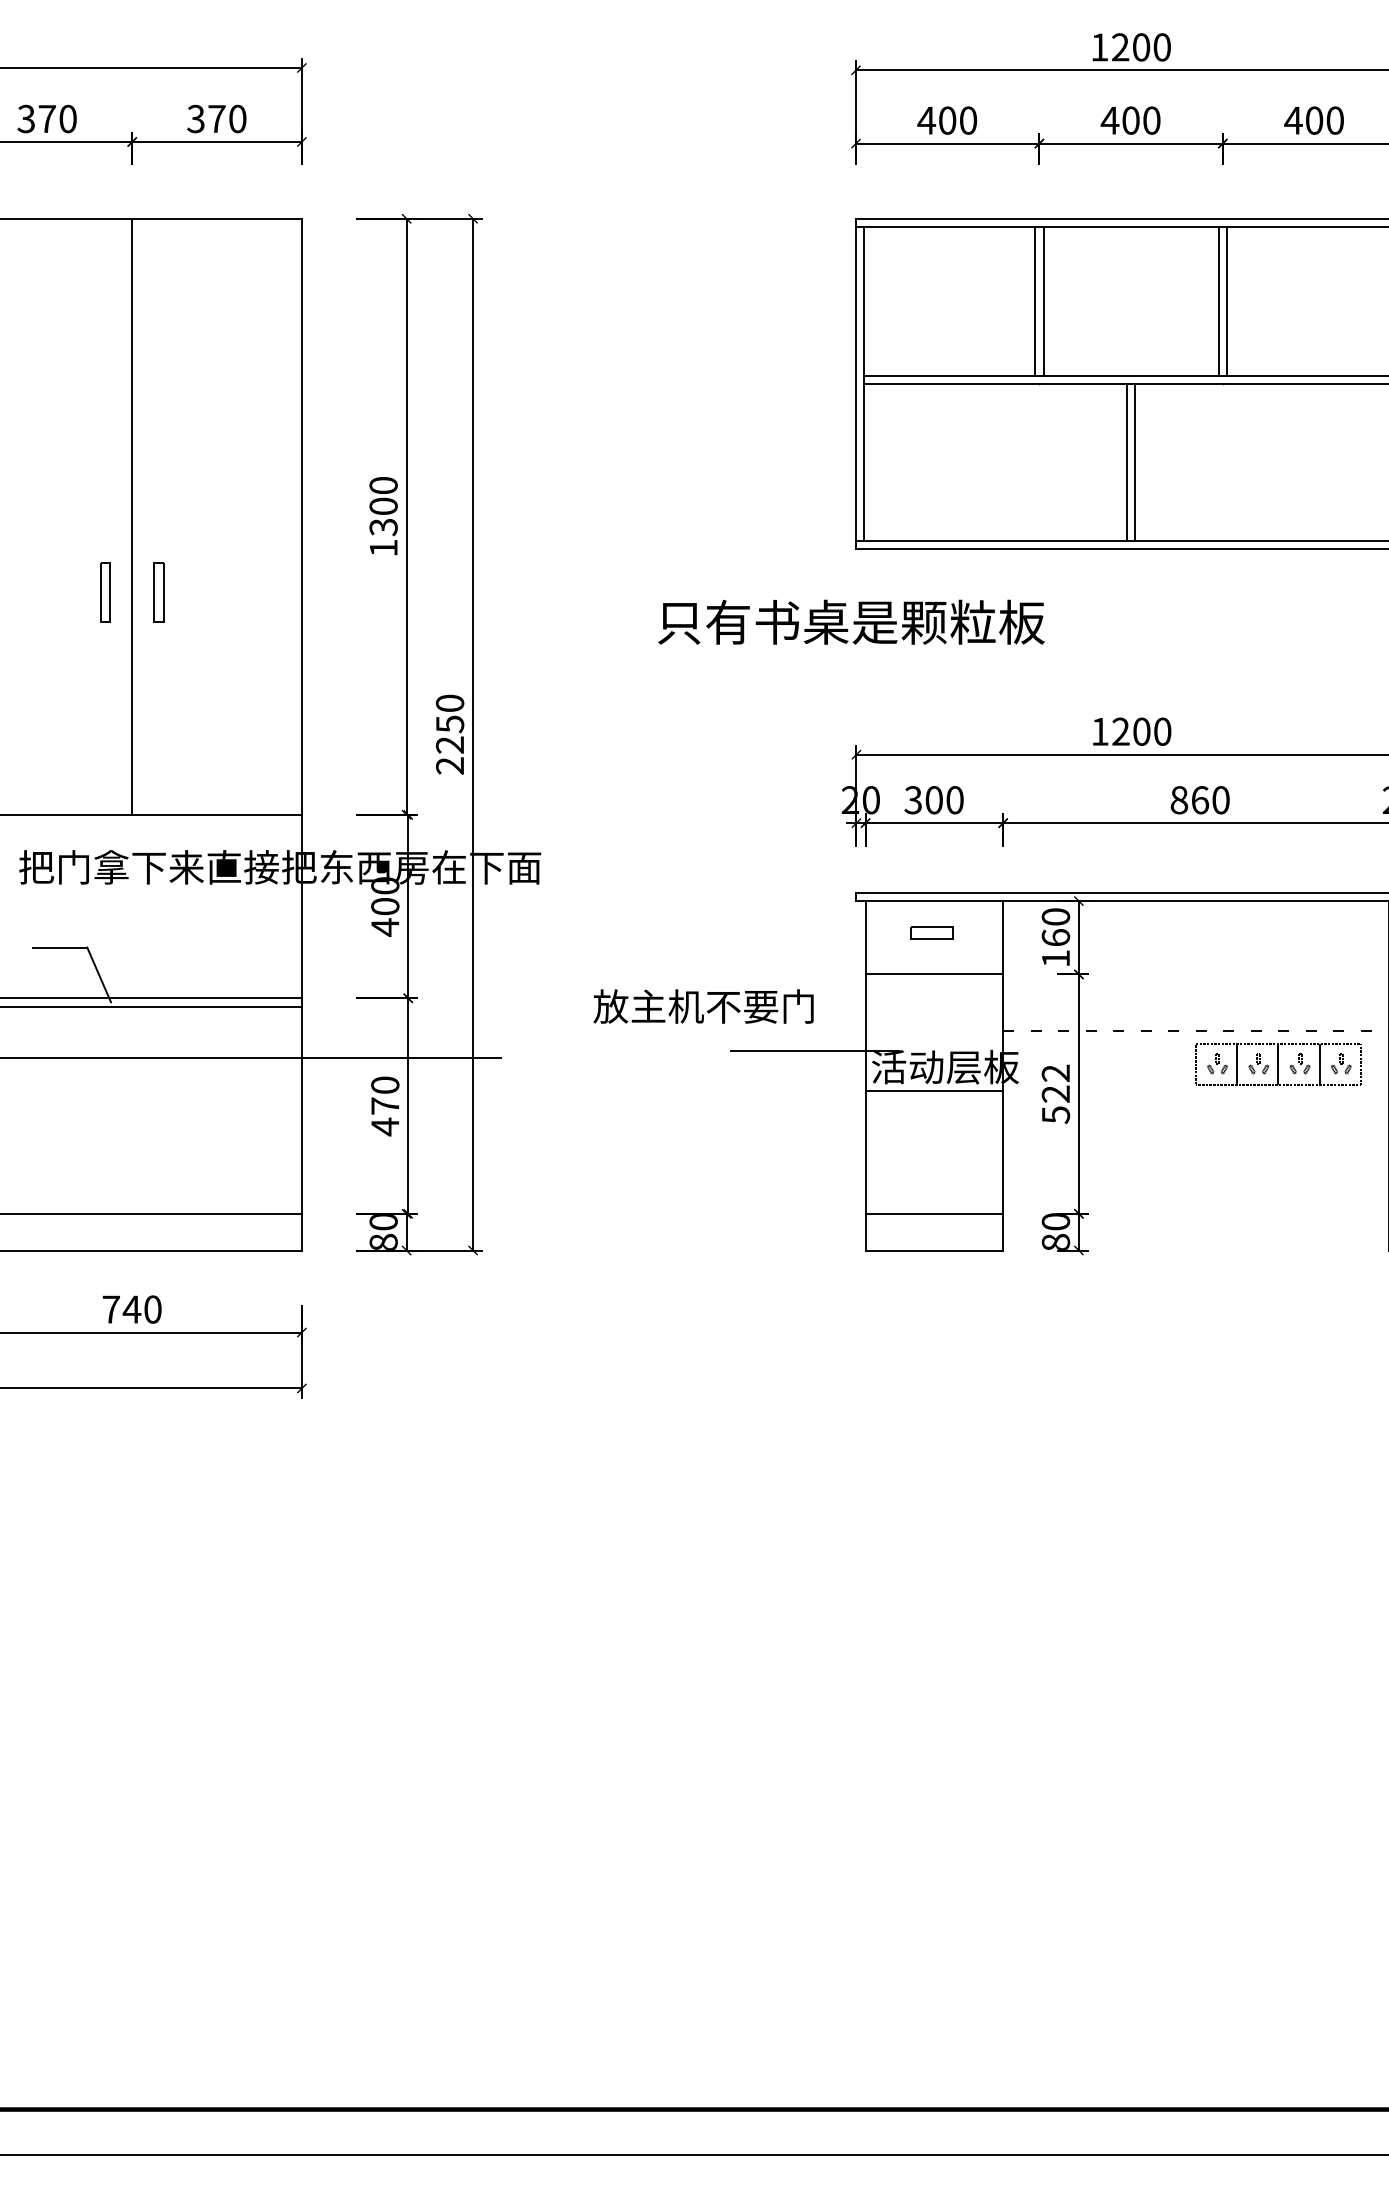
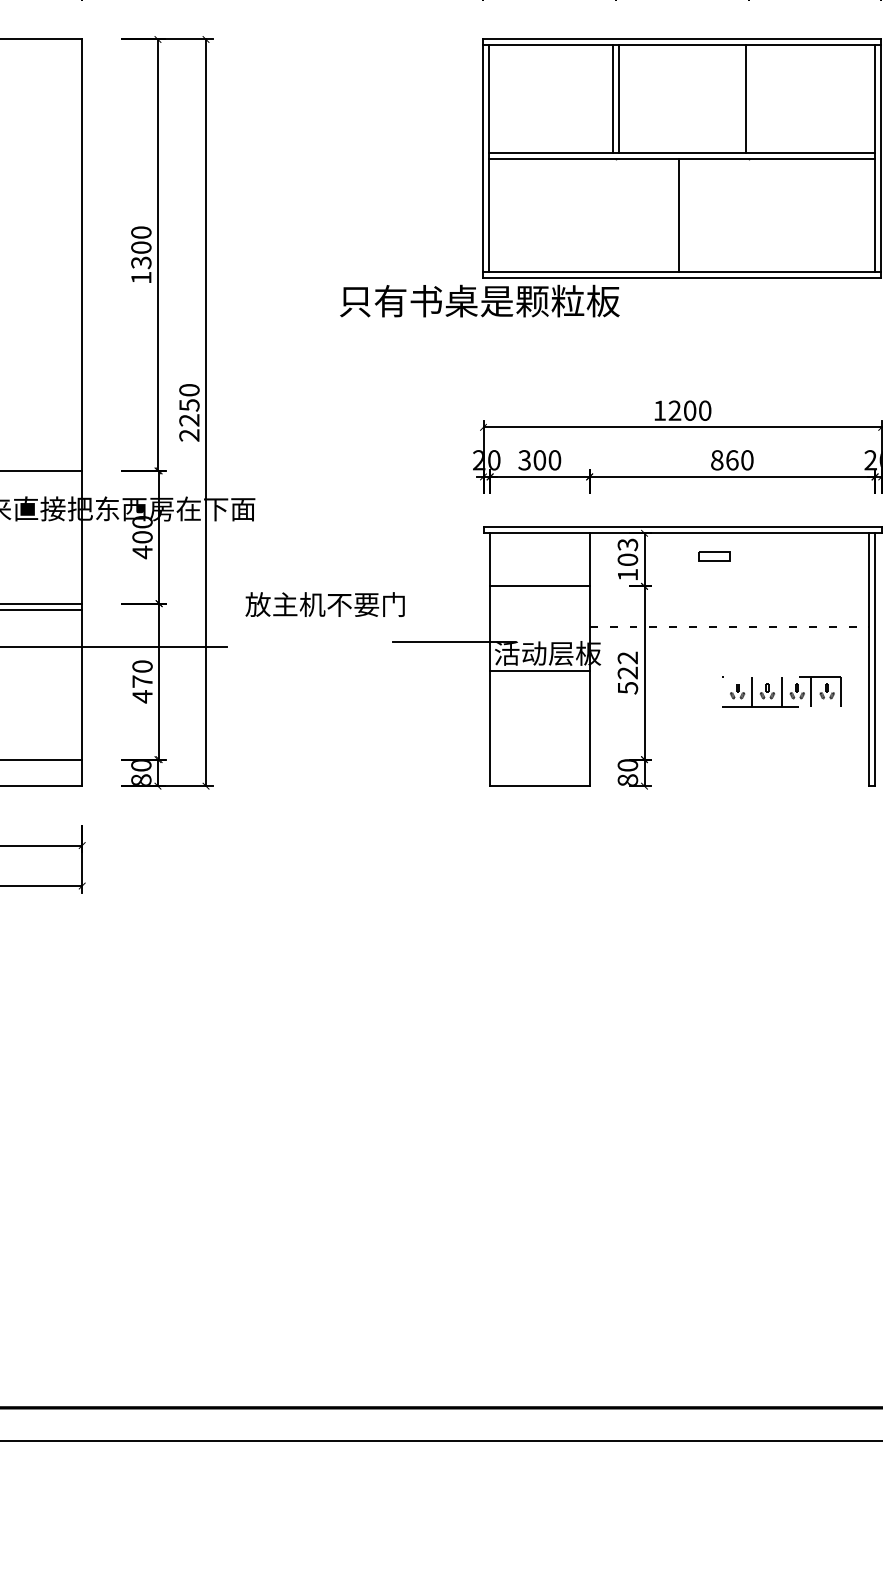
line: (1226, 301) -> (751, 99), removed
line: (1135, 461) -> (685, 215), removed
text: (851, 621) -> (479, 300), moved
text: (1055, 927) -> (627, 552), 160 -> 103
part: (931, 932) -> (714, 556), moved
text: (703, 1006) -> (325, 604), moved
part: (1278, 1064) -> (781, 692), moved
line: (934, 1213) -> (540, 759), removed

